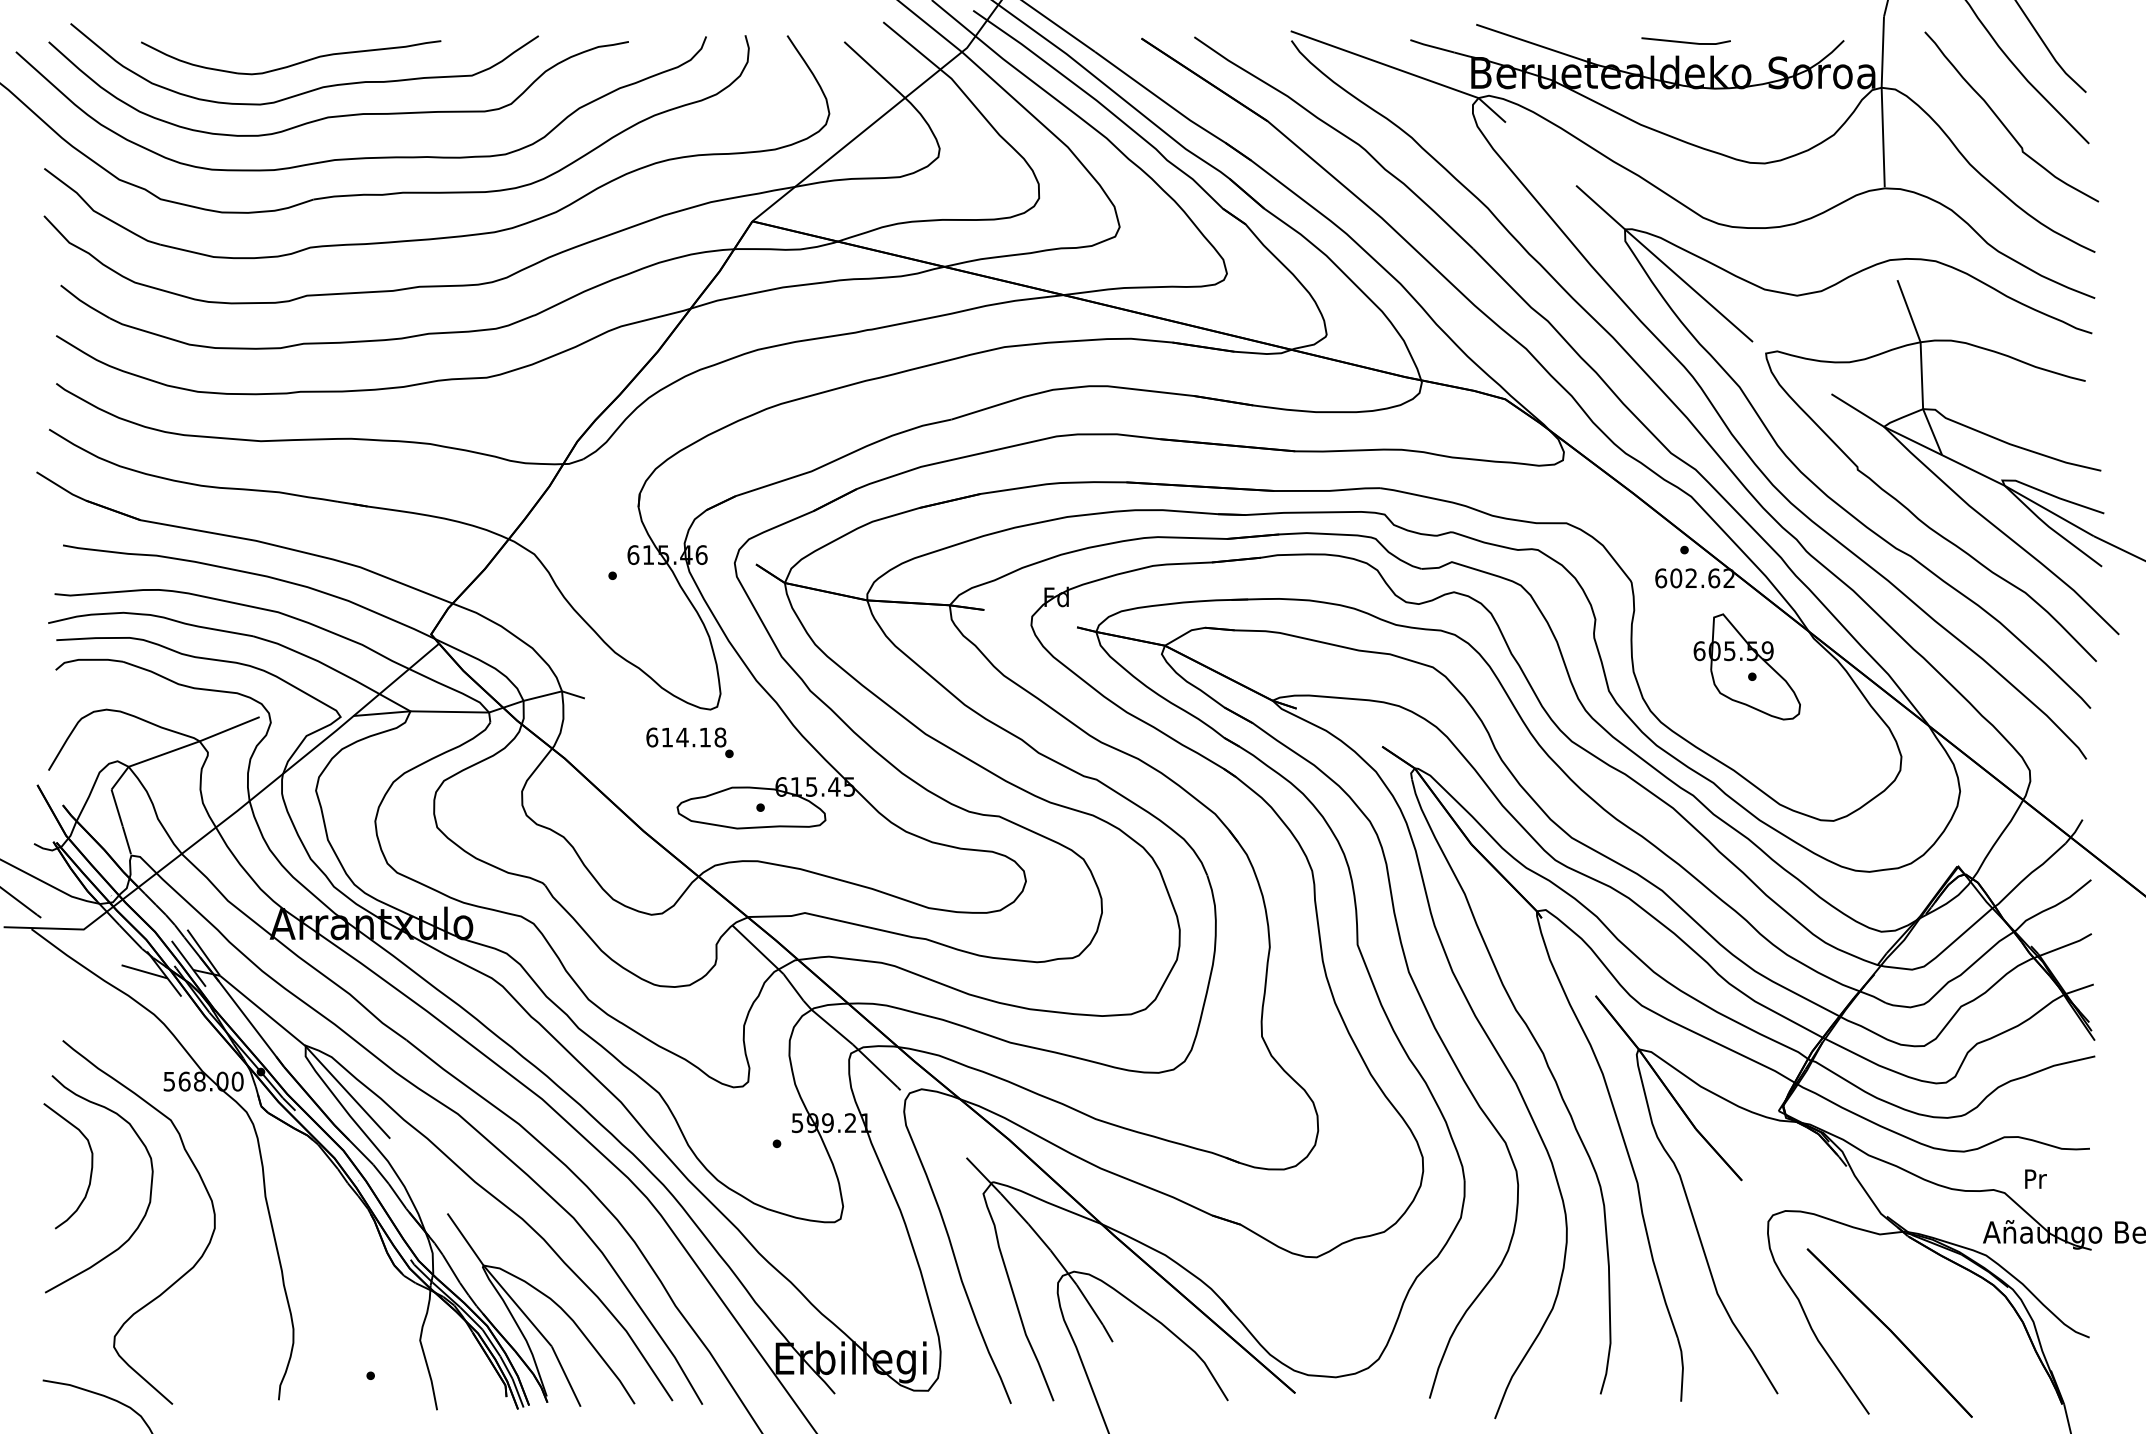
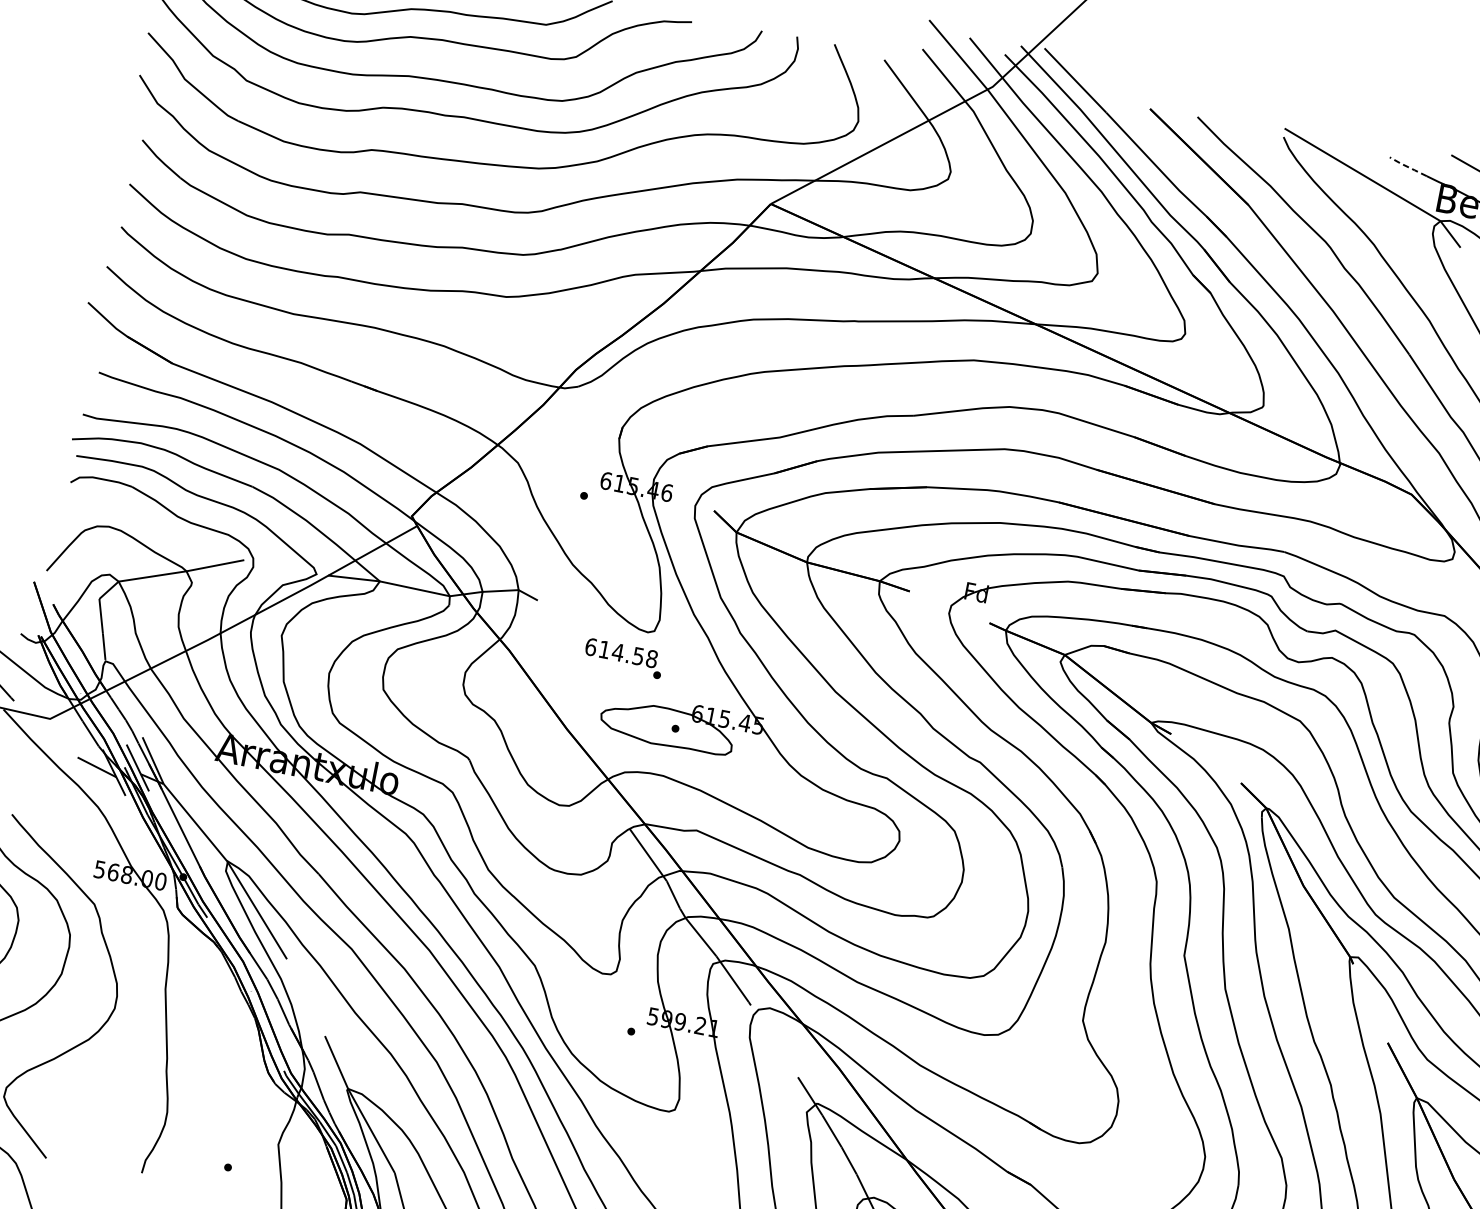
line: (1432, 46) -> (1408, 167), solid -> dashed
text: (704, 737) -> (637, 656), 614.18 -> 614.58

